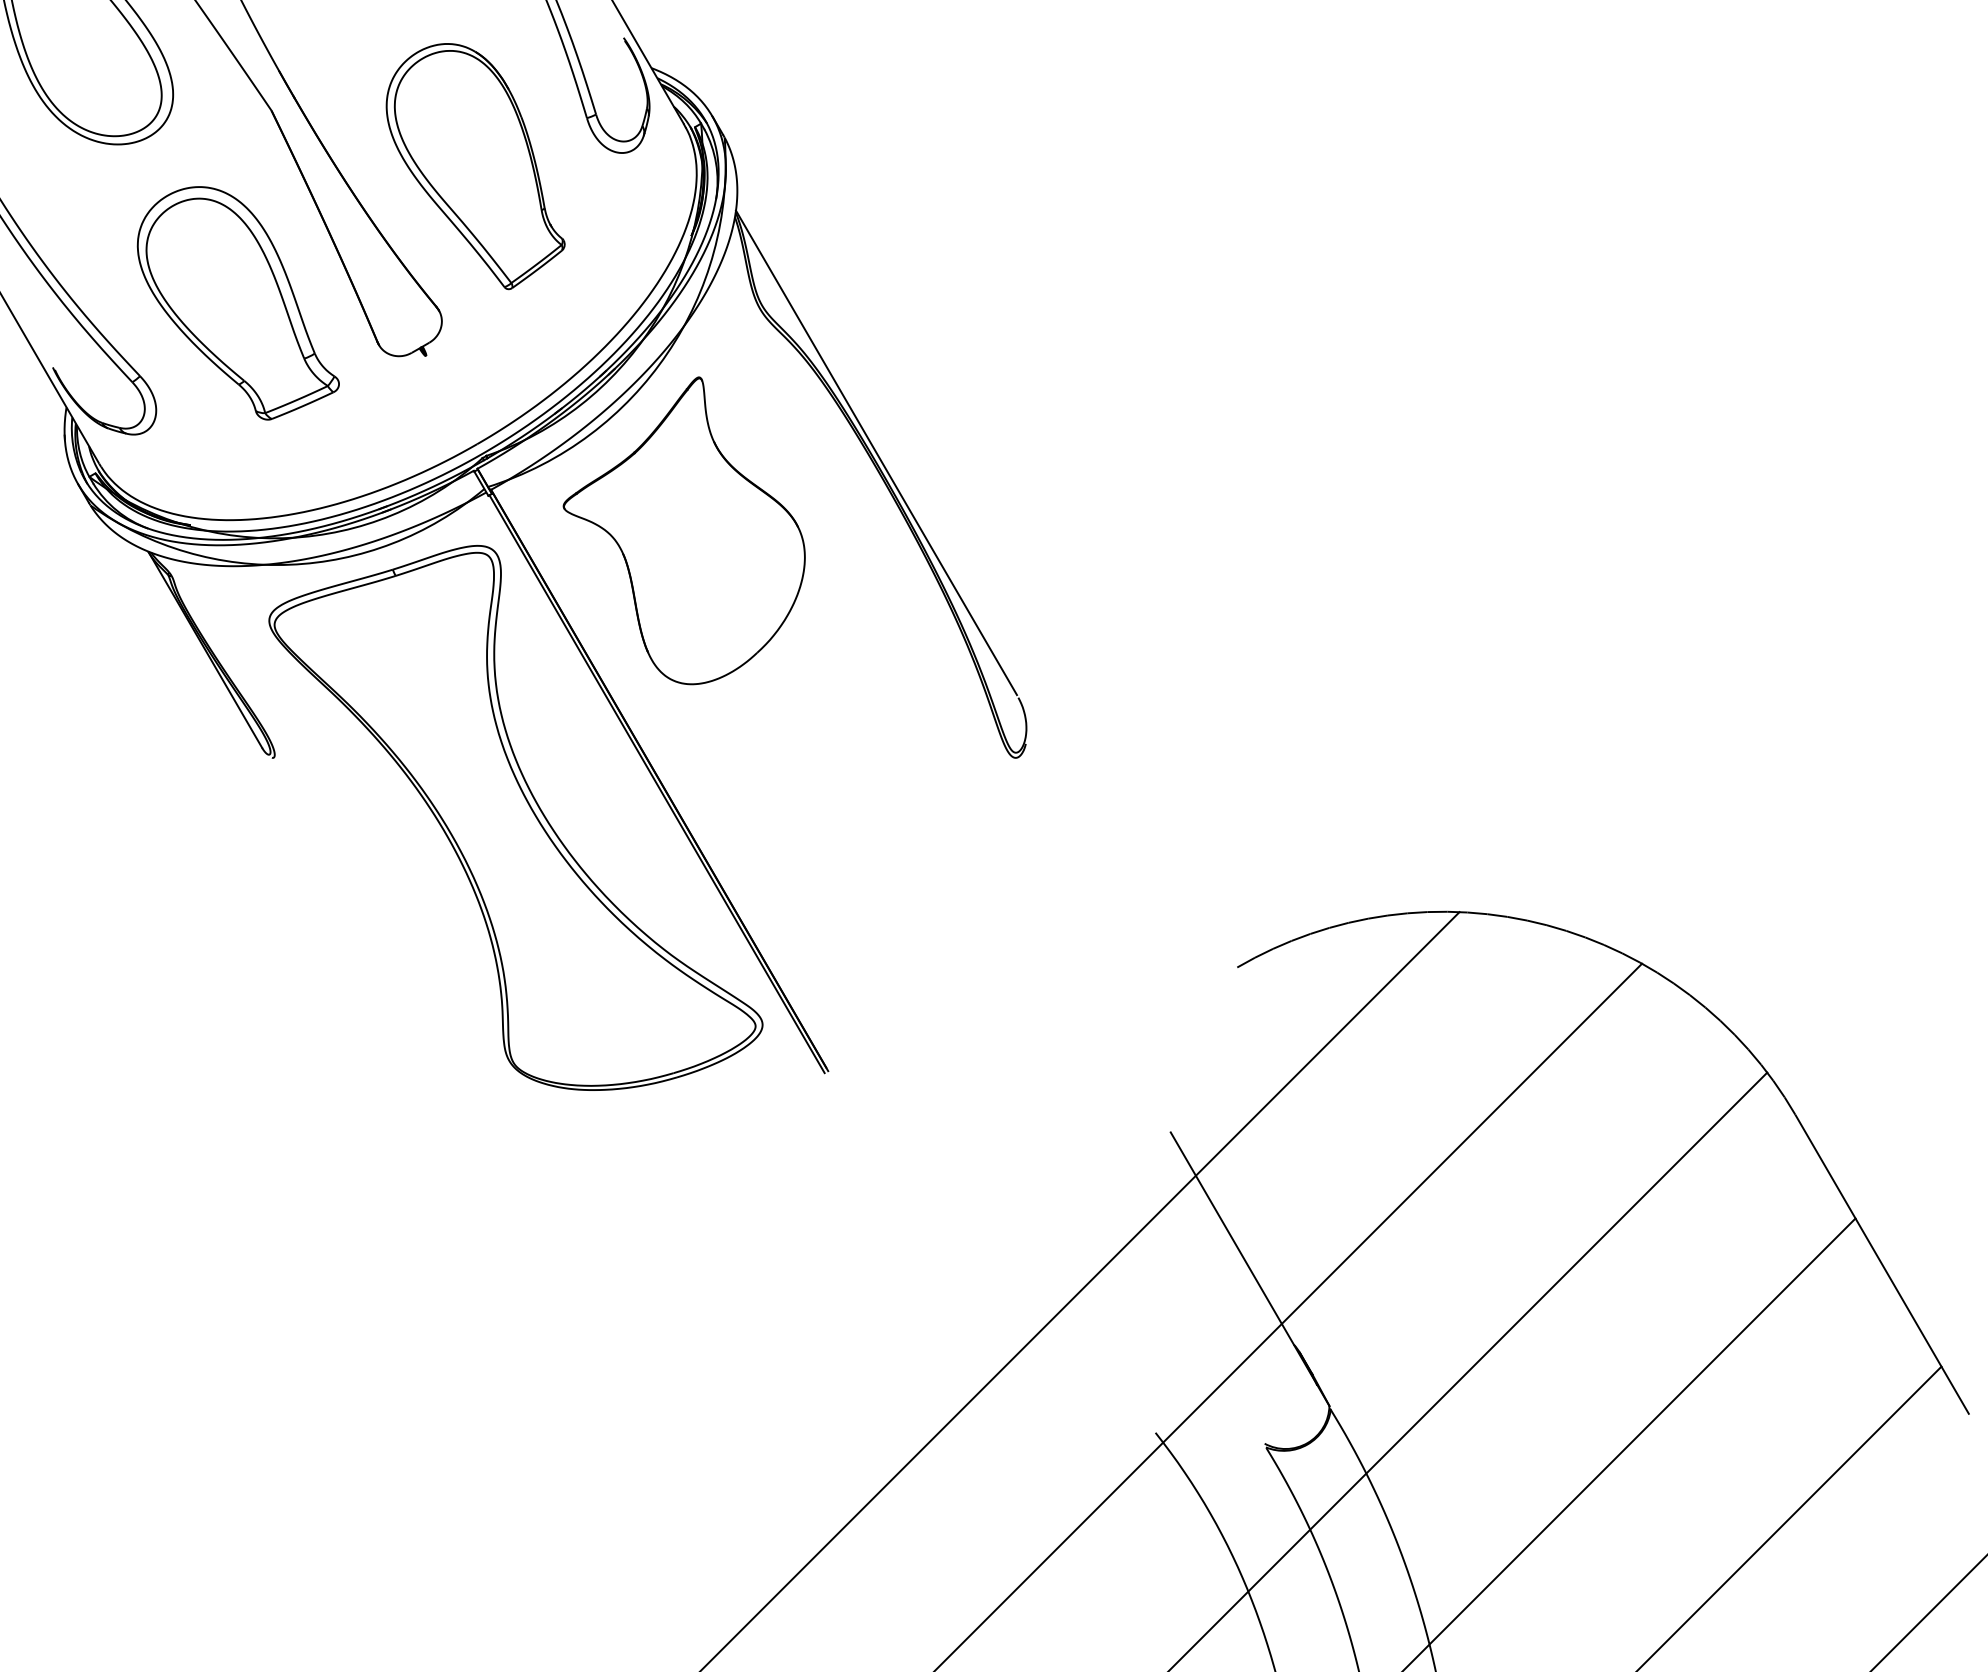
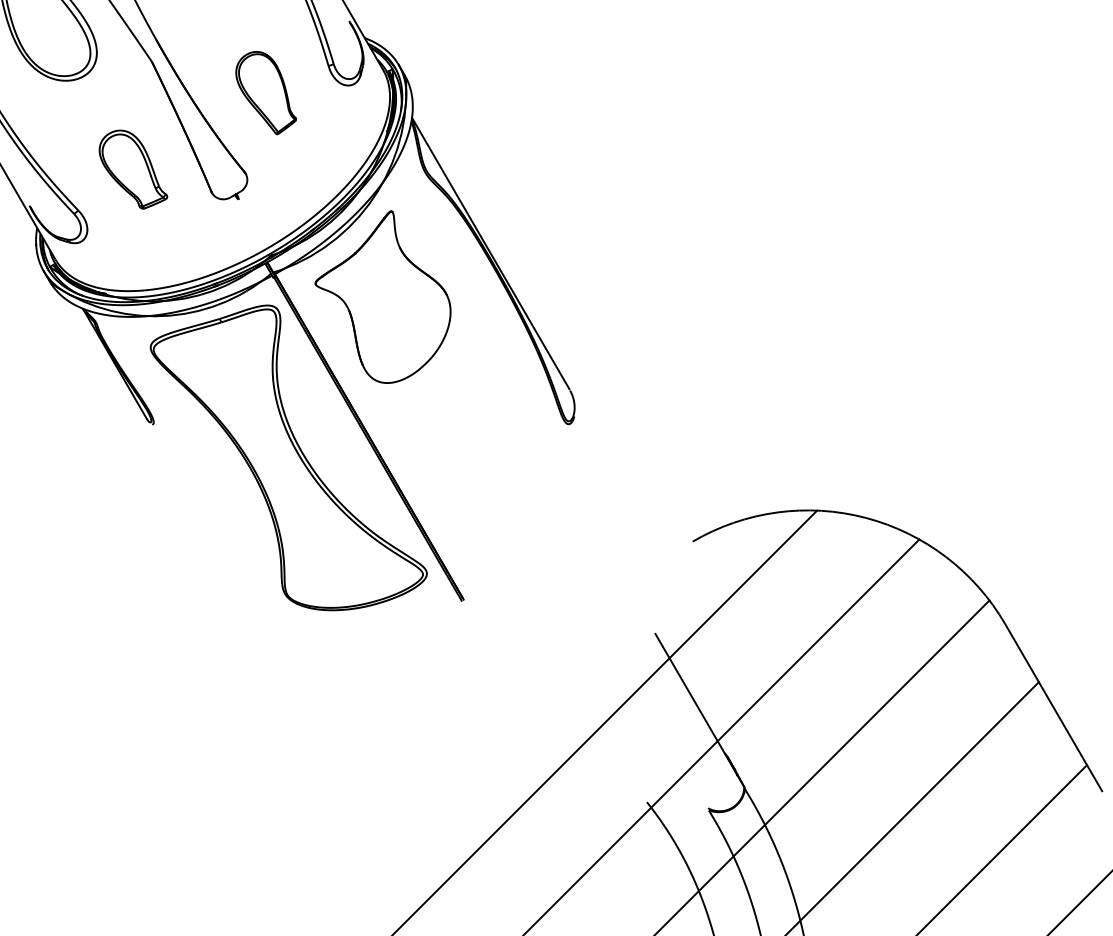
part: (474, 165) -> (265, 92), size x0.6
part: (238, 302) -> (133, 169), size x0.6

